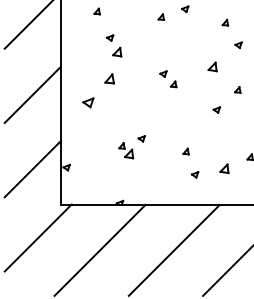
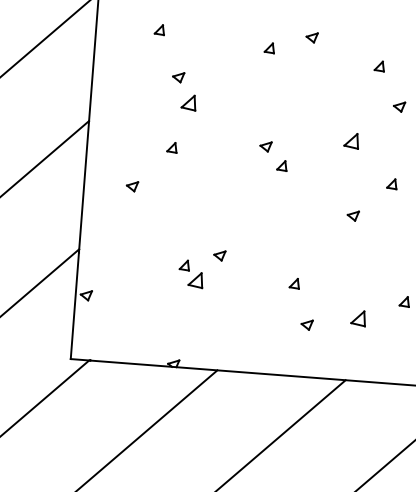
part: (109, 78) -> (172, 147), size x0.62
part: (88, 102) -> (132, 185), size x0.62

